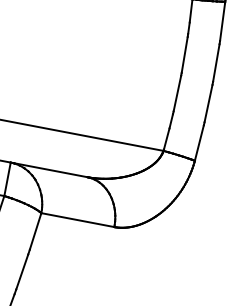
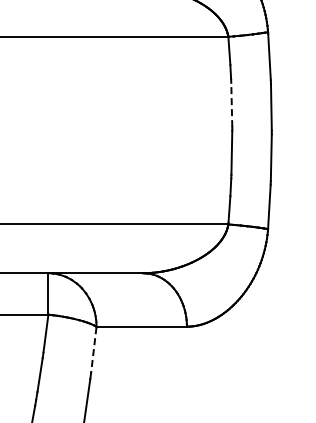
line: (184, 54) -> (231, 104), solid -> dashed
line: (35, 231) -> (93, 350), solid -> dashed

